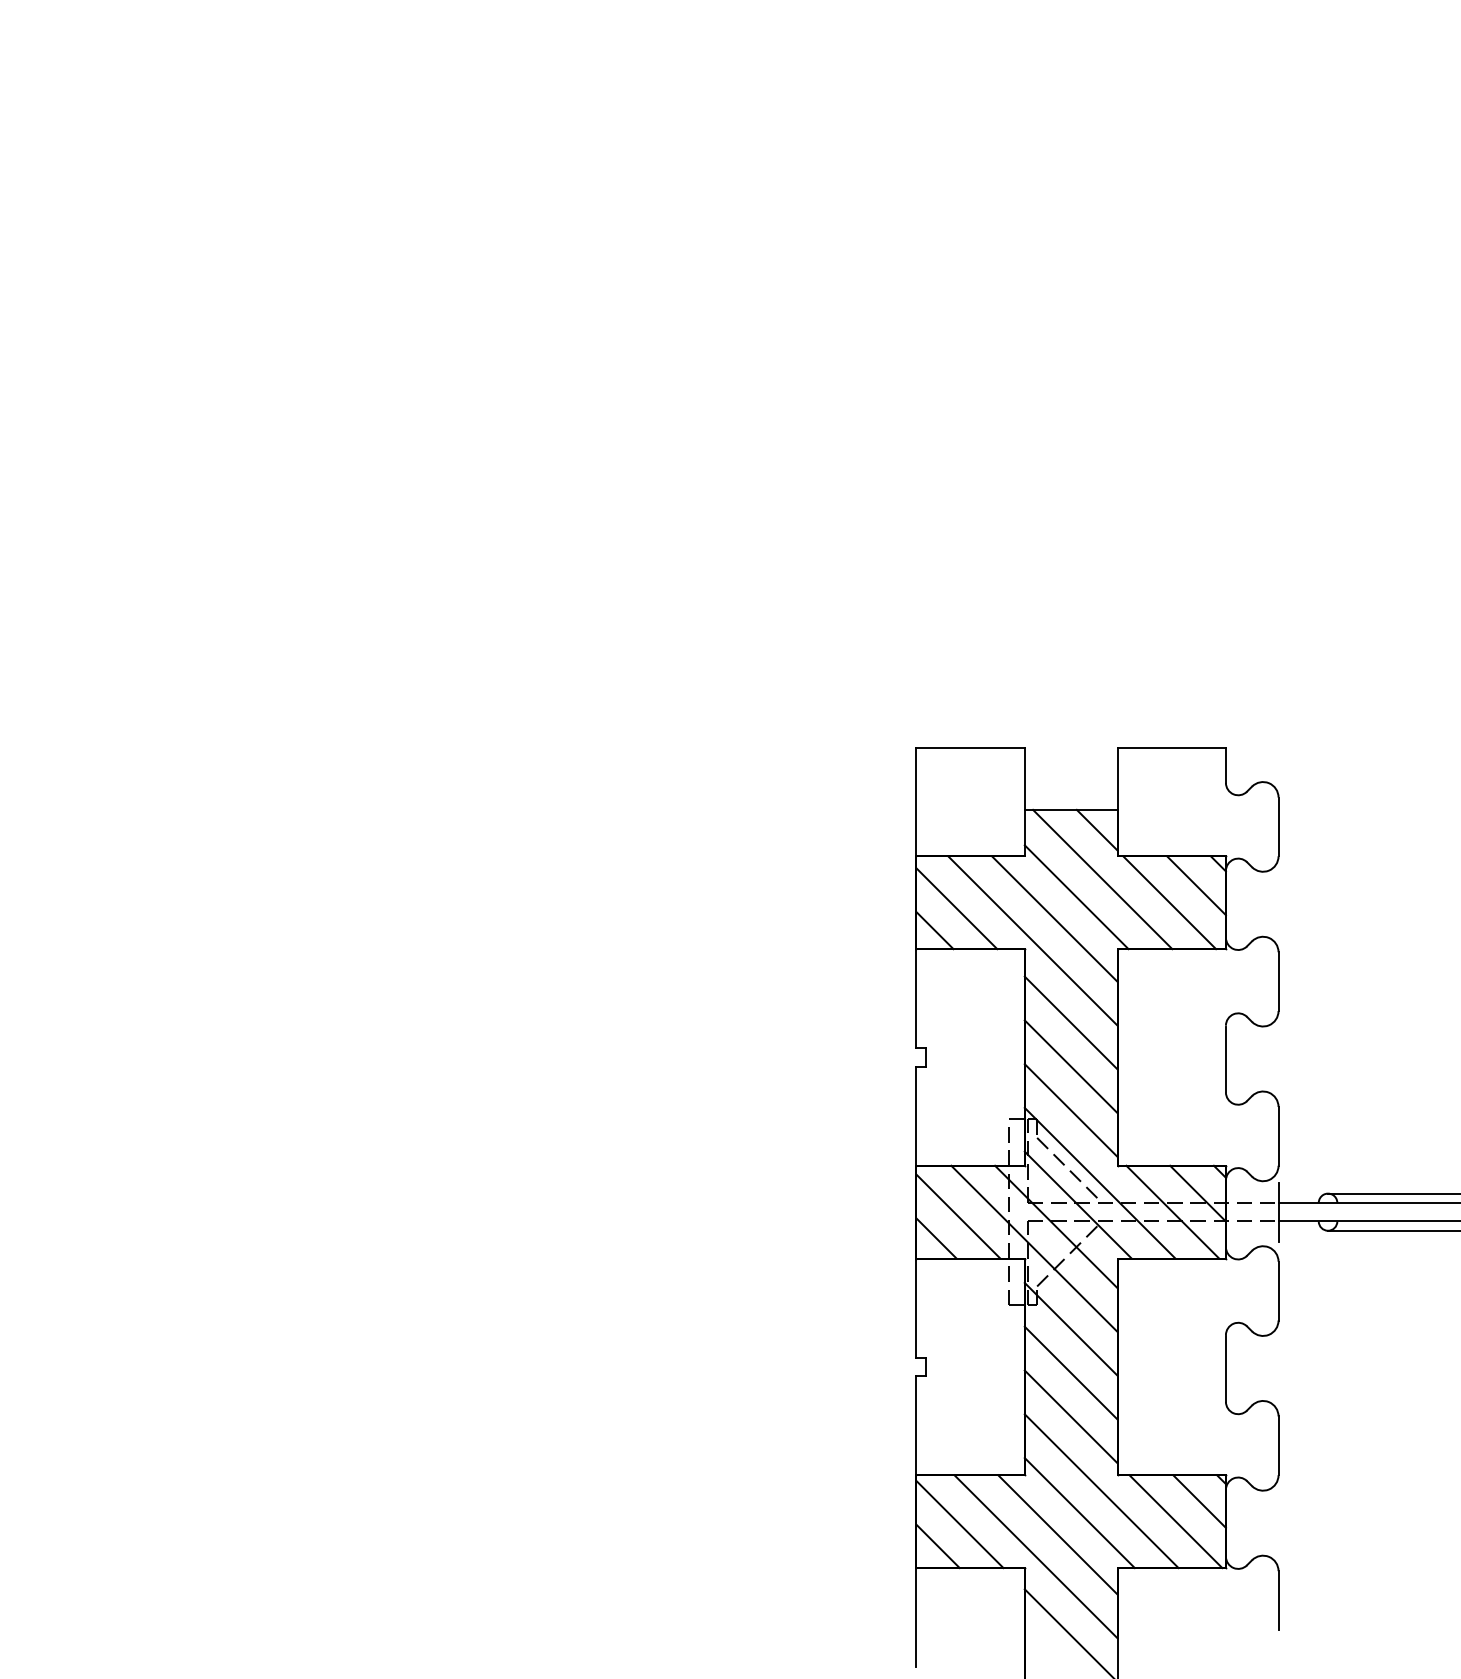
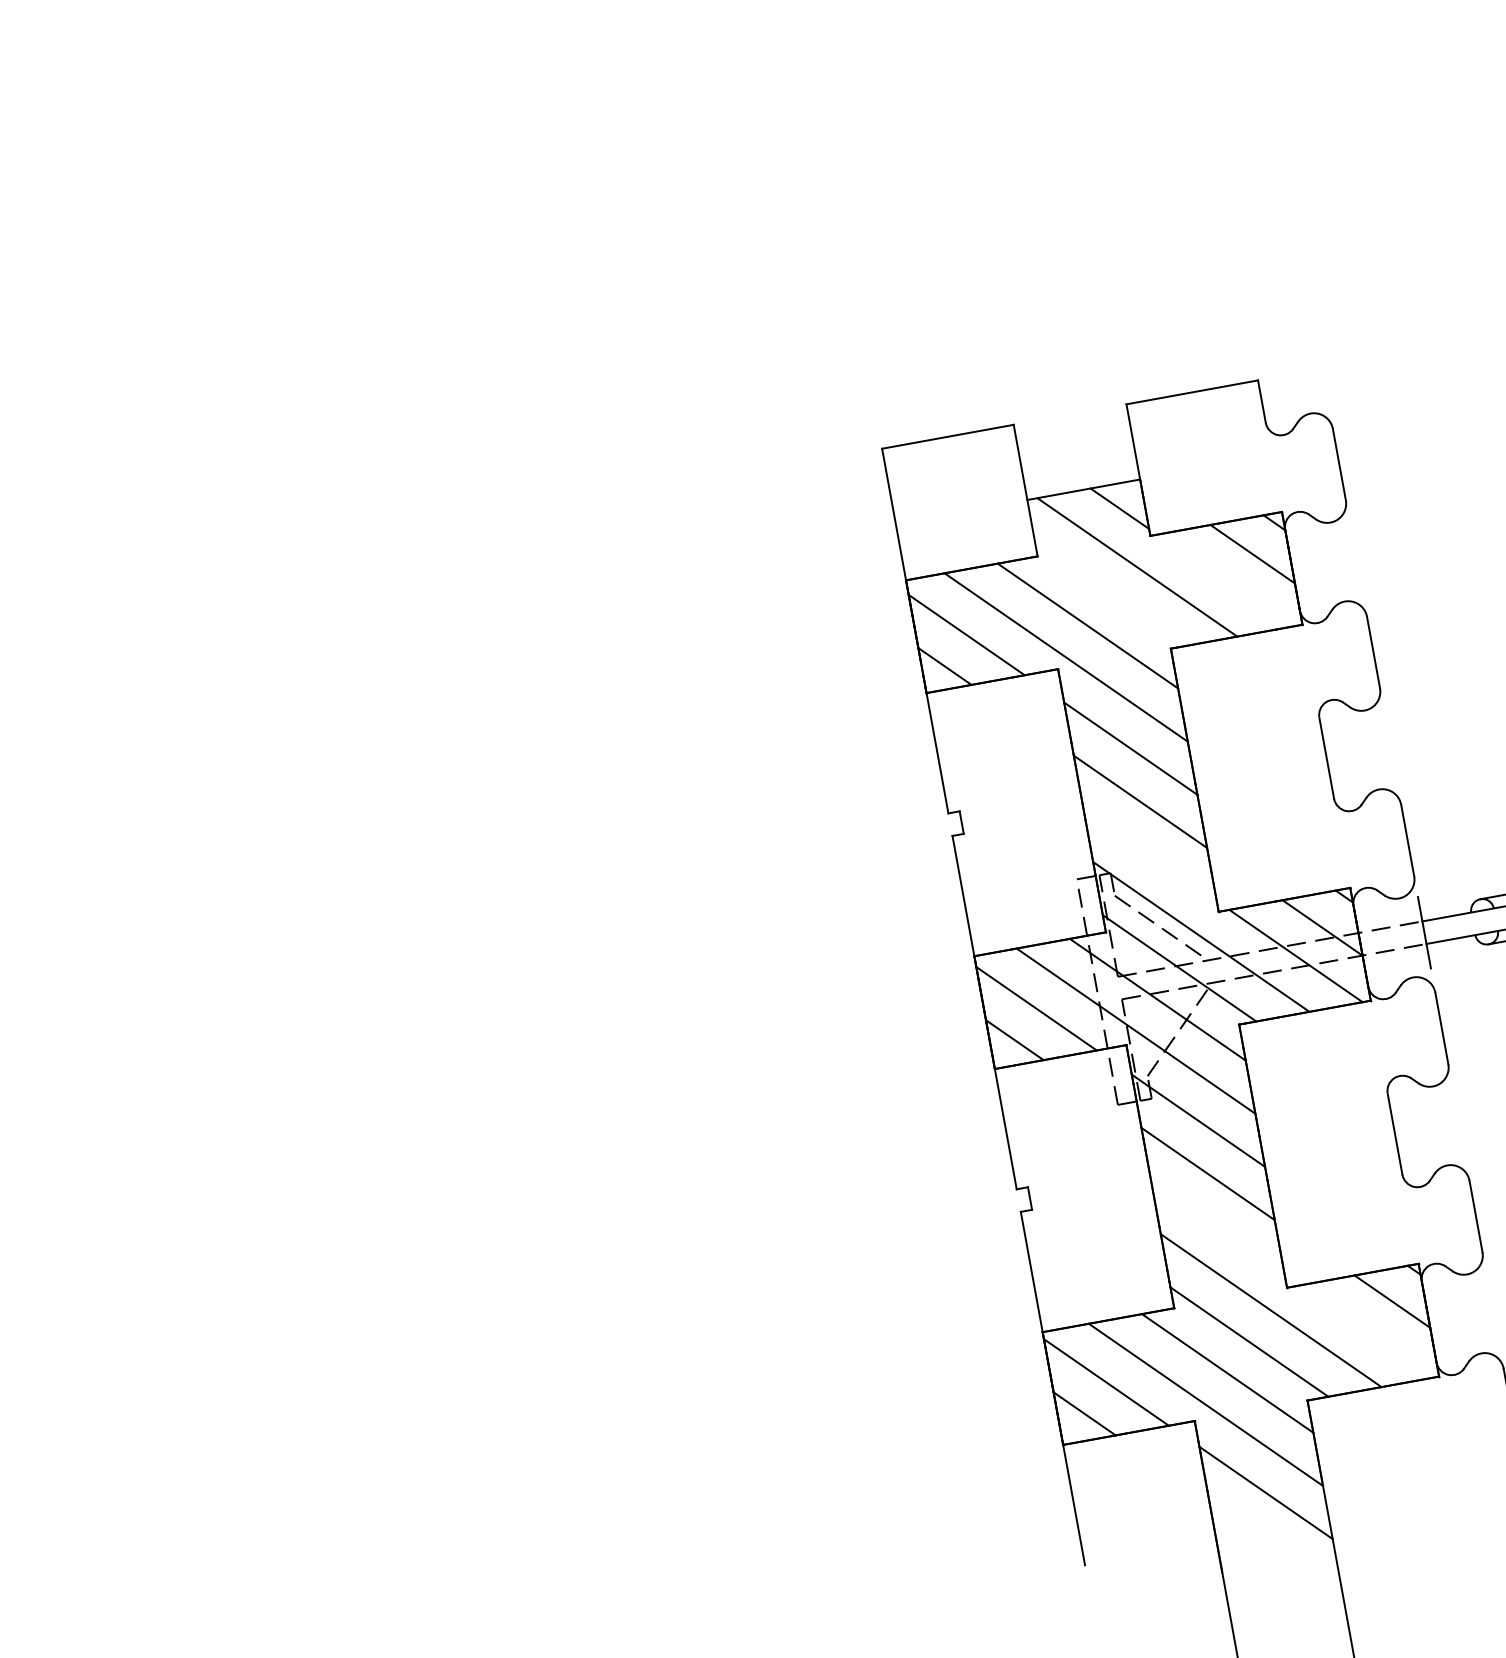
line: (1076, 897) -> (1109, 595), removed
line: (1169, 902) -> (1223, 580), removed
line: (1070, 1110) -> (1149, 855), removed
line: (1070, 1416) -> (1216, 1226), removed
line: (1175, 1521) -> (1367, 1331), removed

